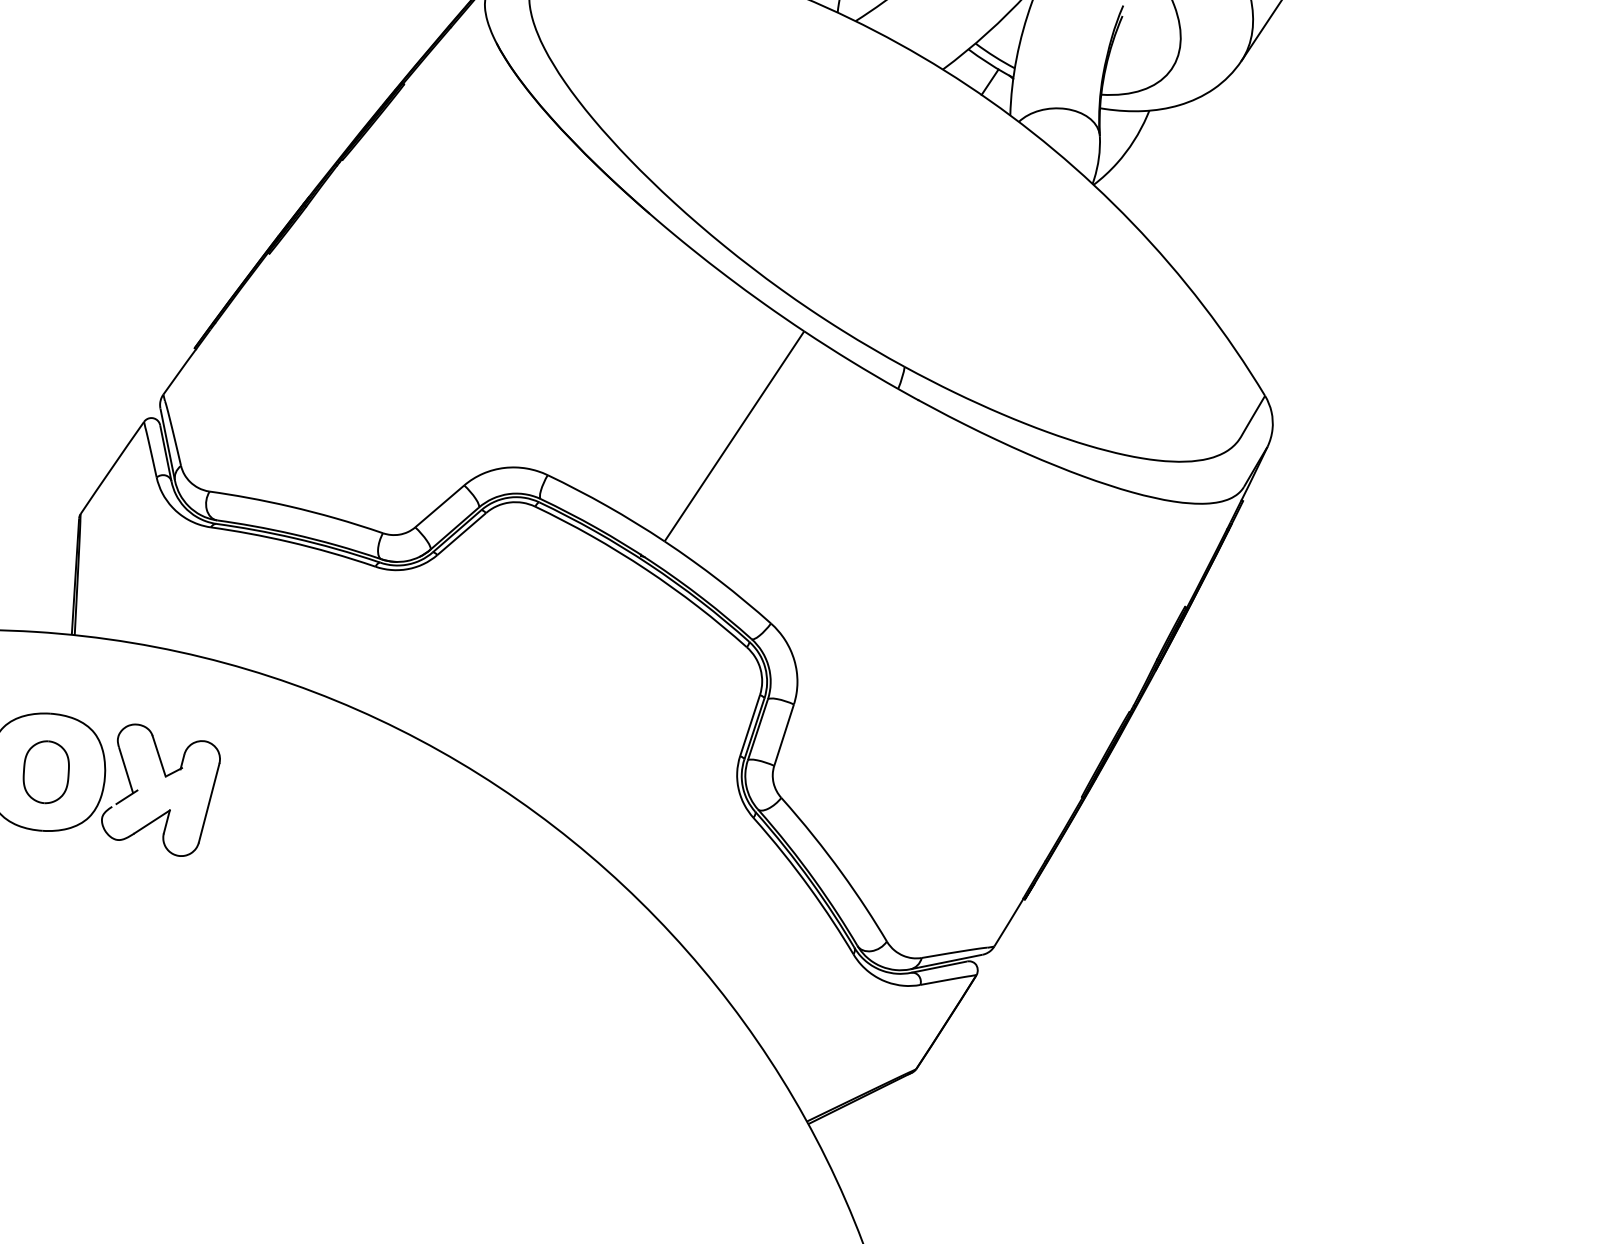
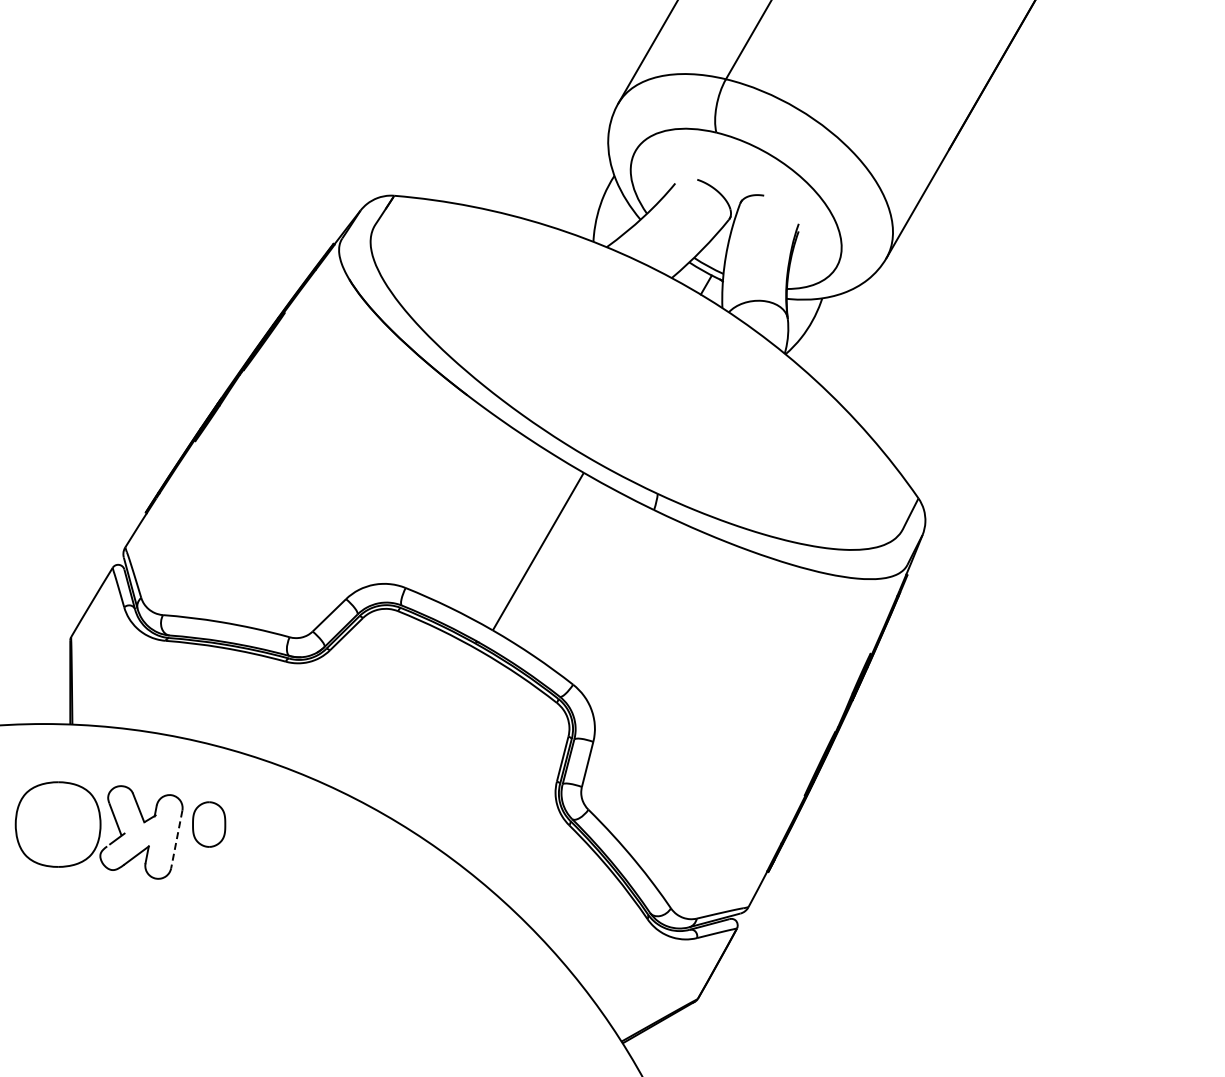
part: (46, 772) -> (209, 824), moved
line: (208, 803) -> (176, 839), solid -> dashed

